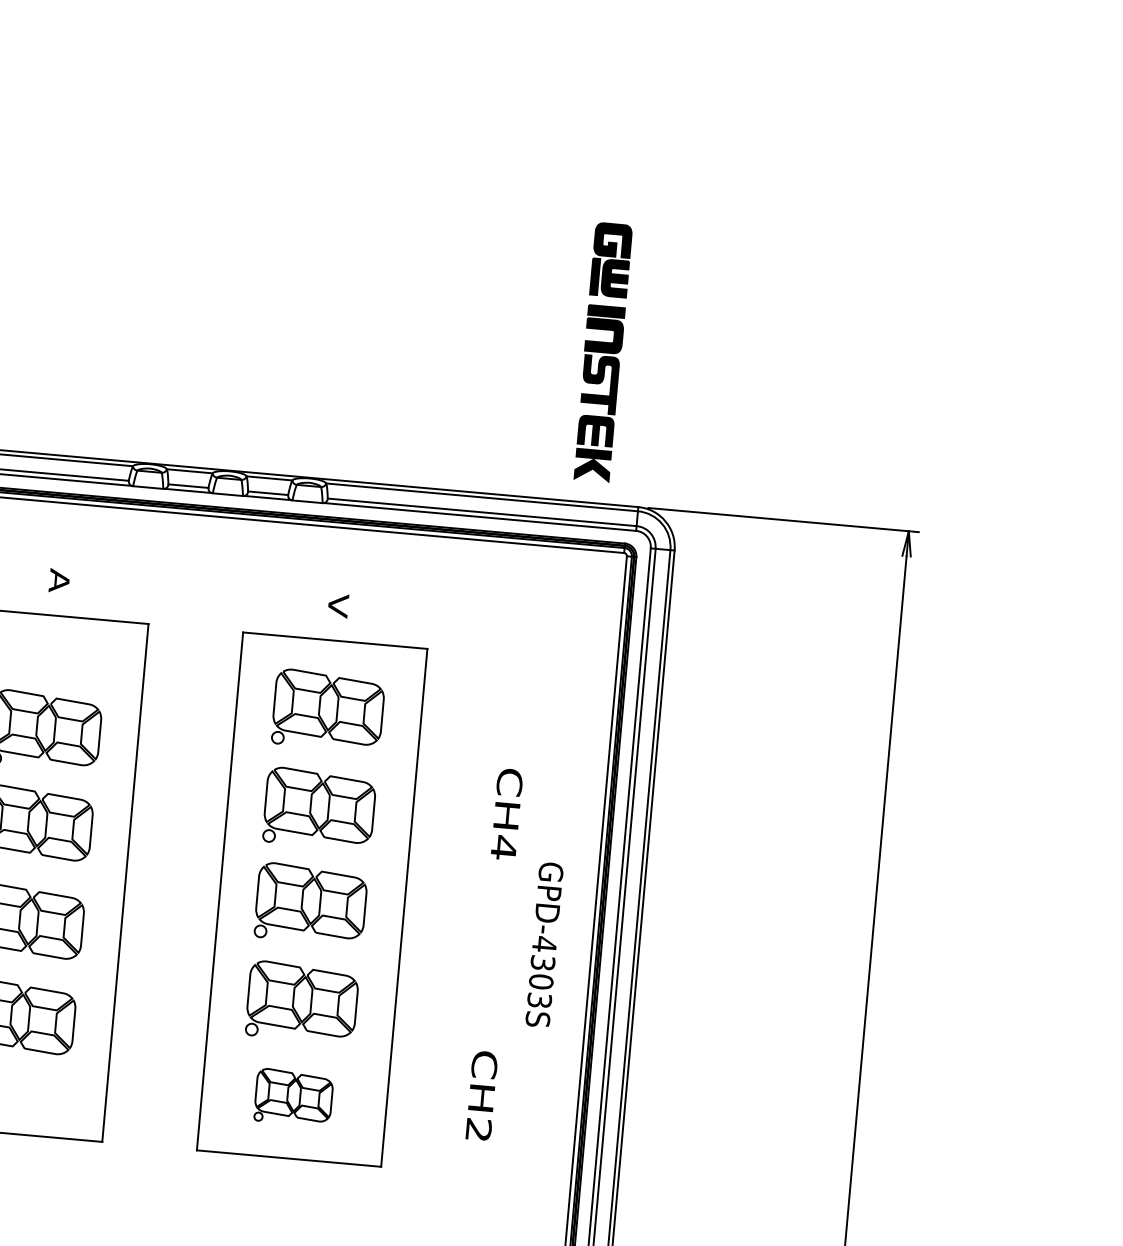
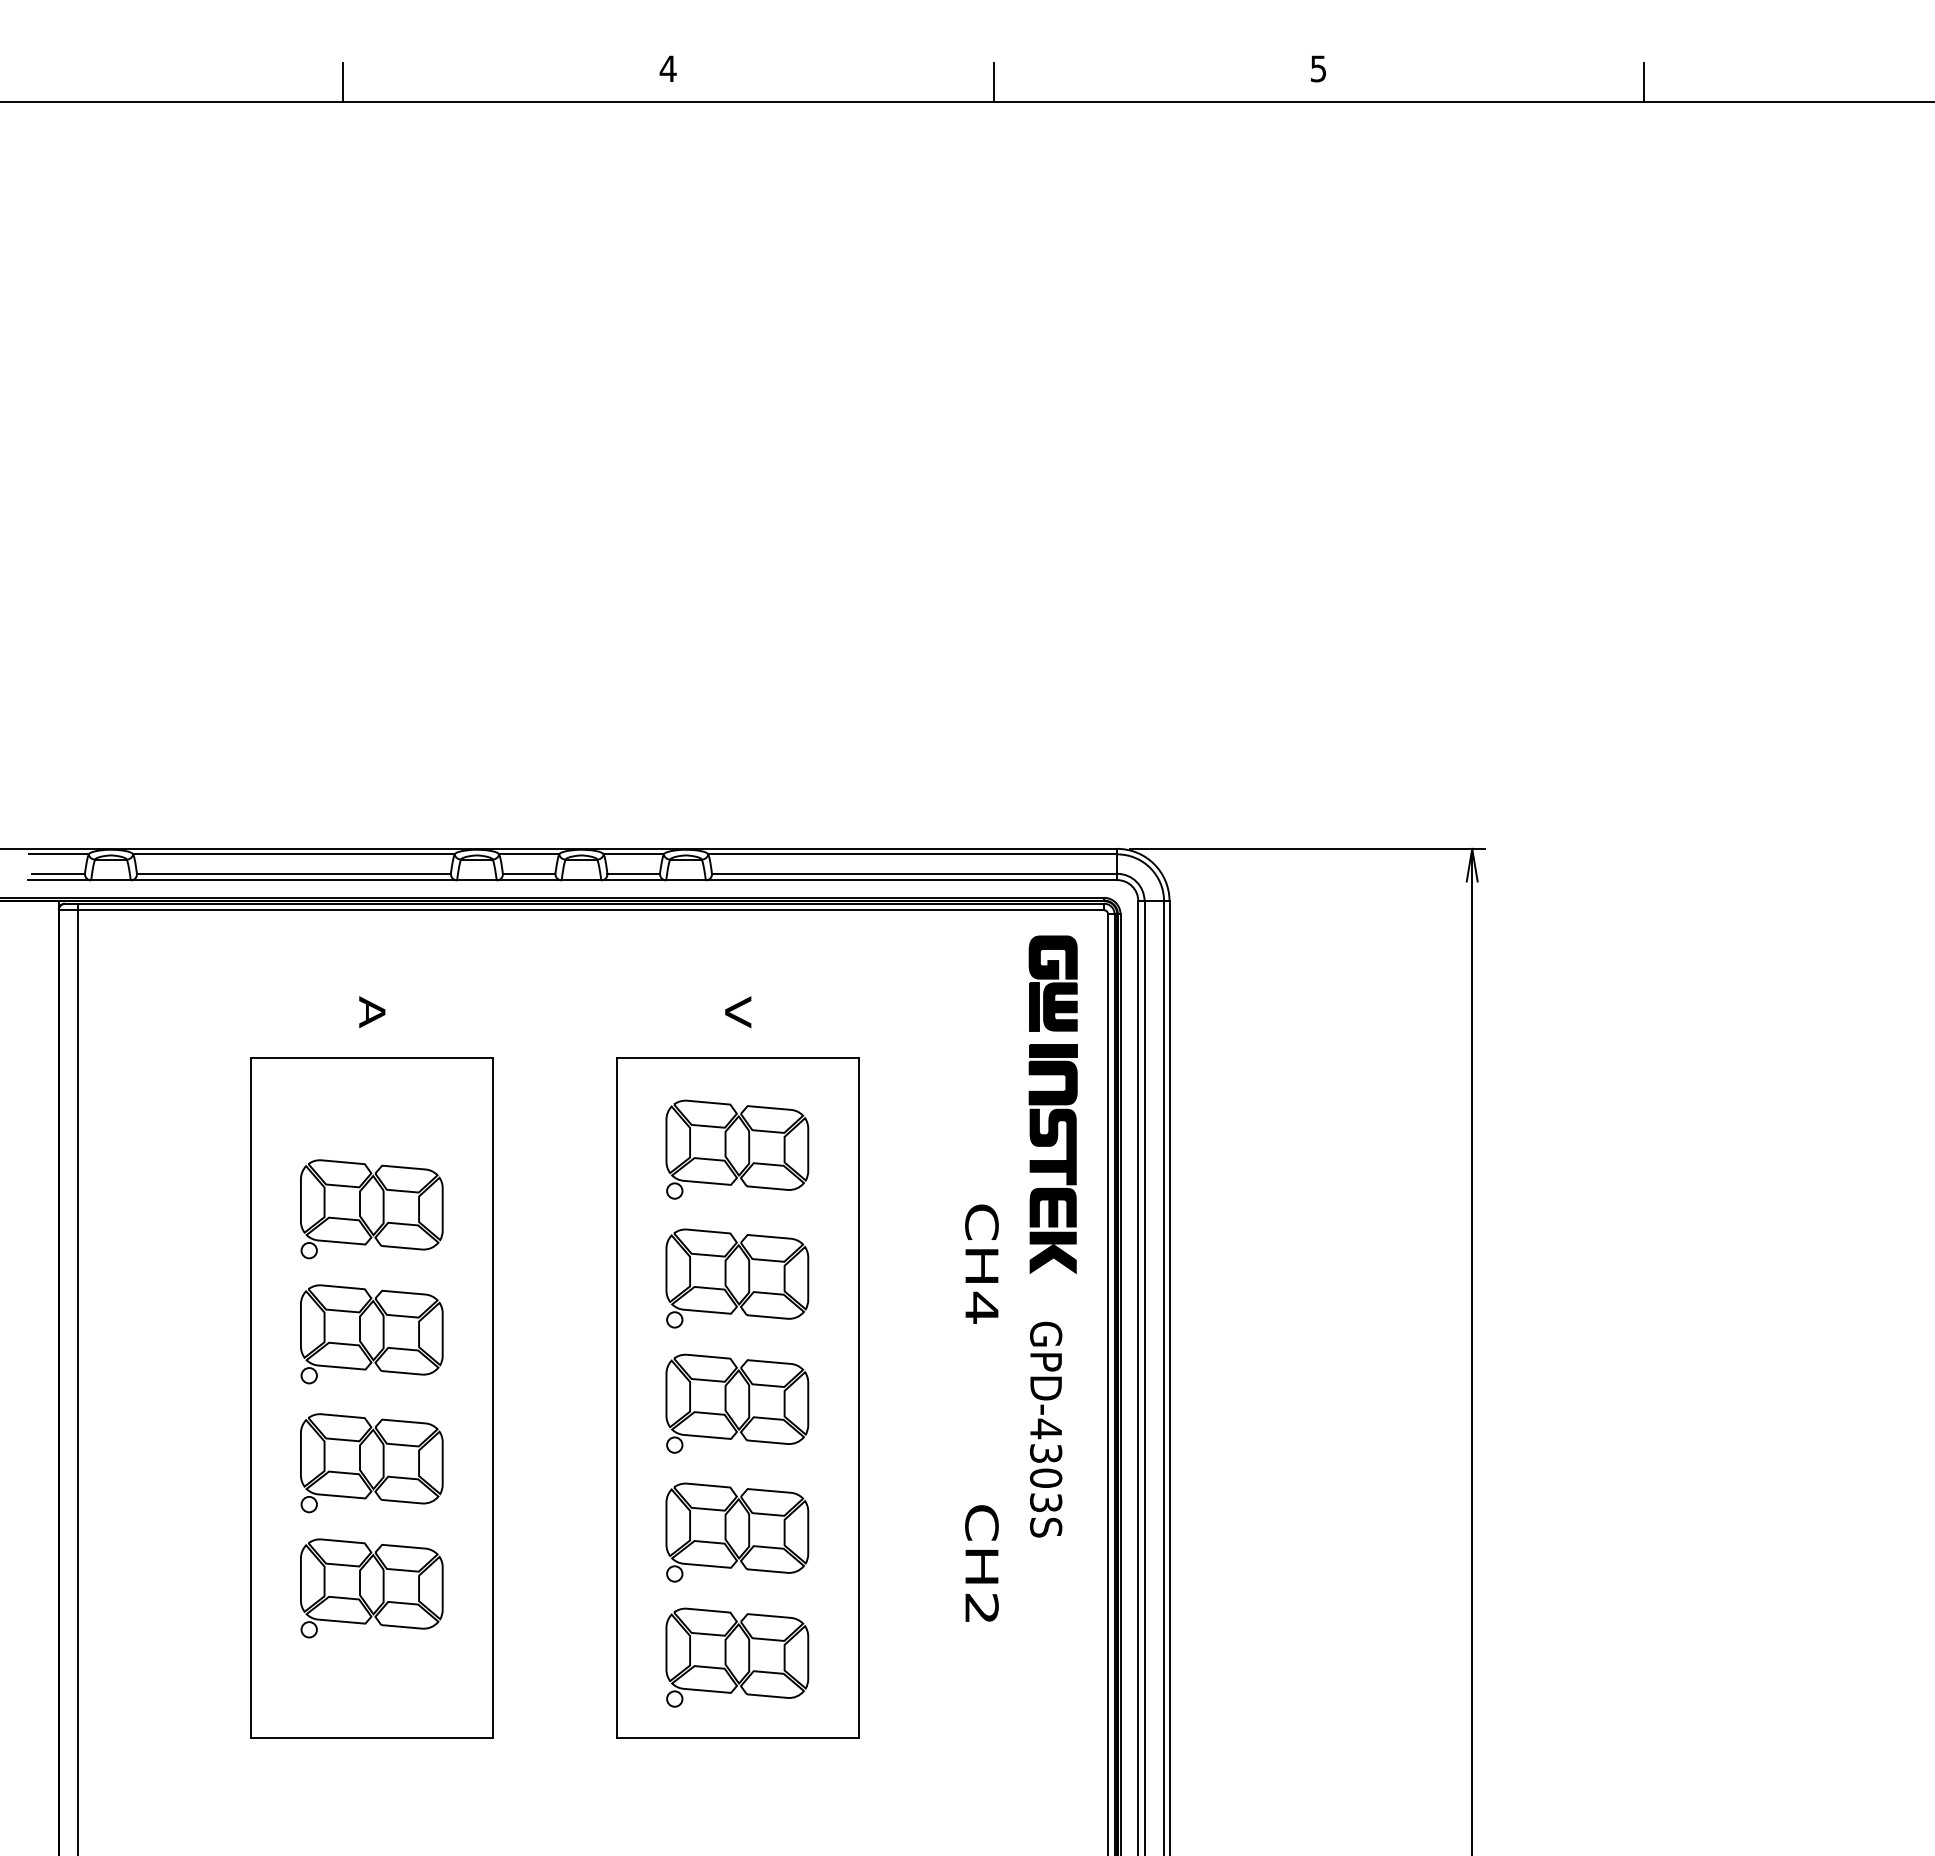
part: (602, 352) -> (1052, 1104), moved
text: (481, 1095) -> (981, 1563), moved
part: (293, 1097) -> (737, 1657), size x1.43

